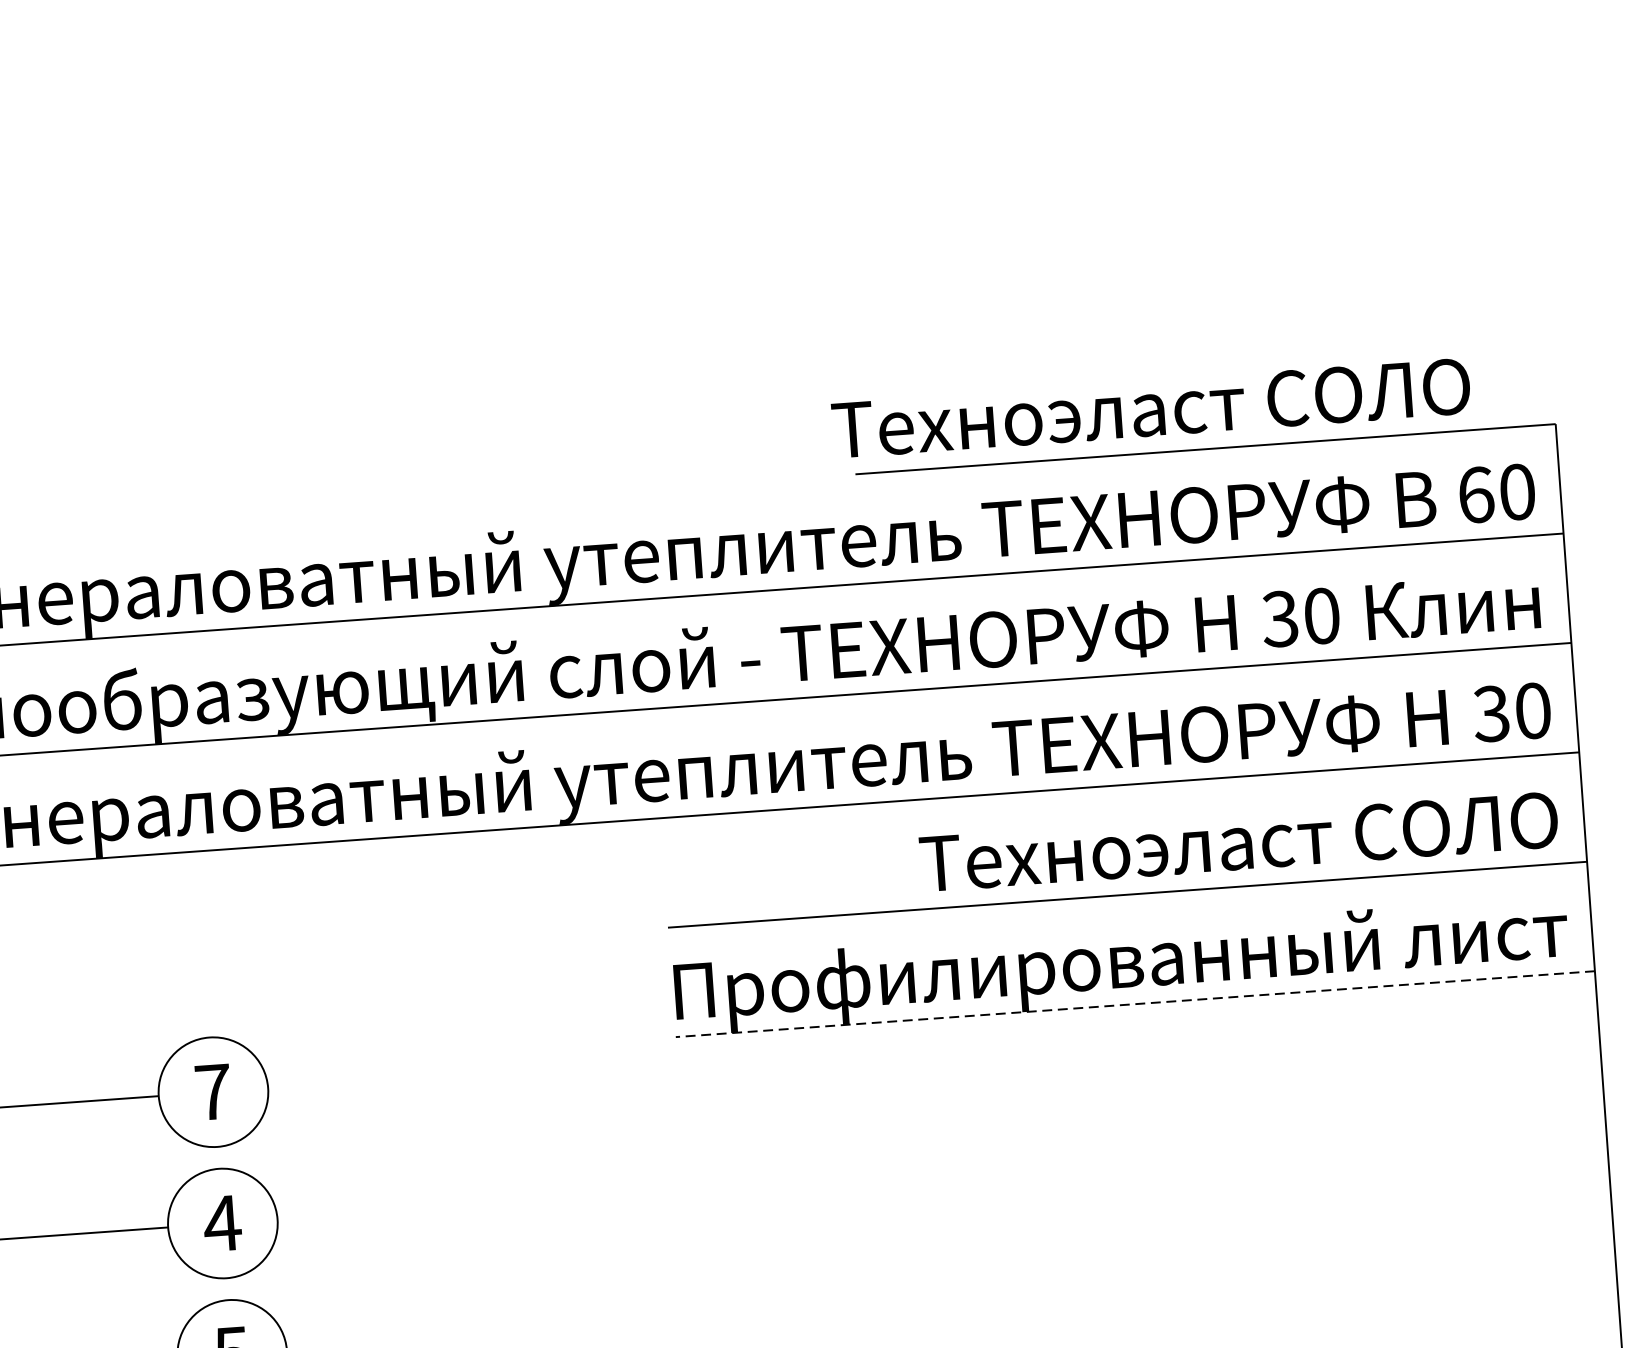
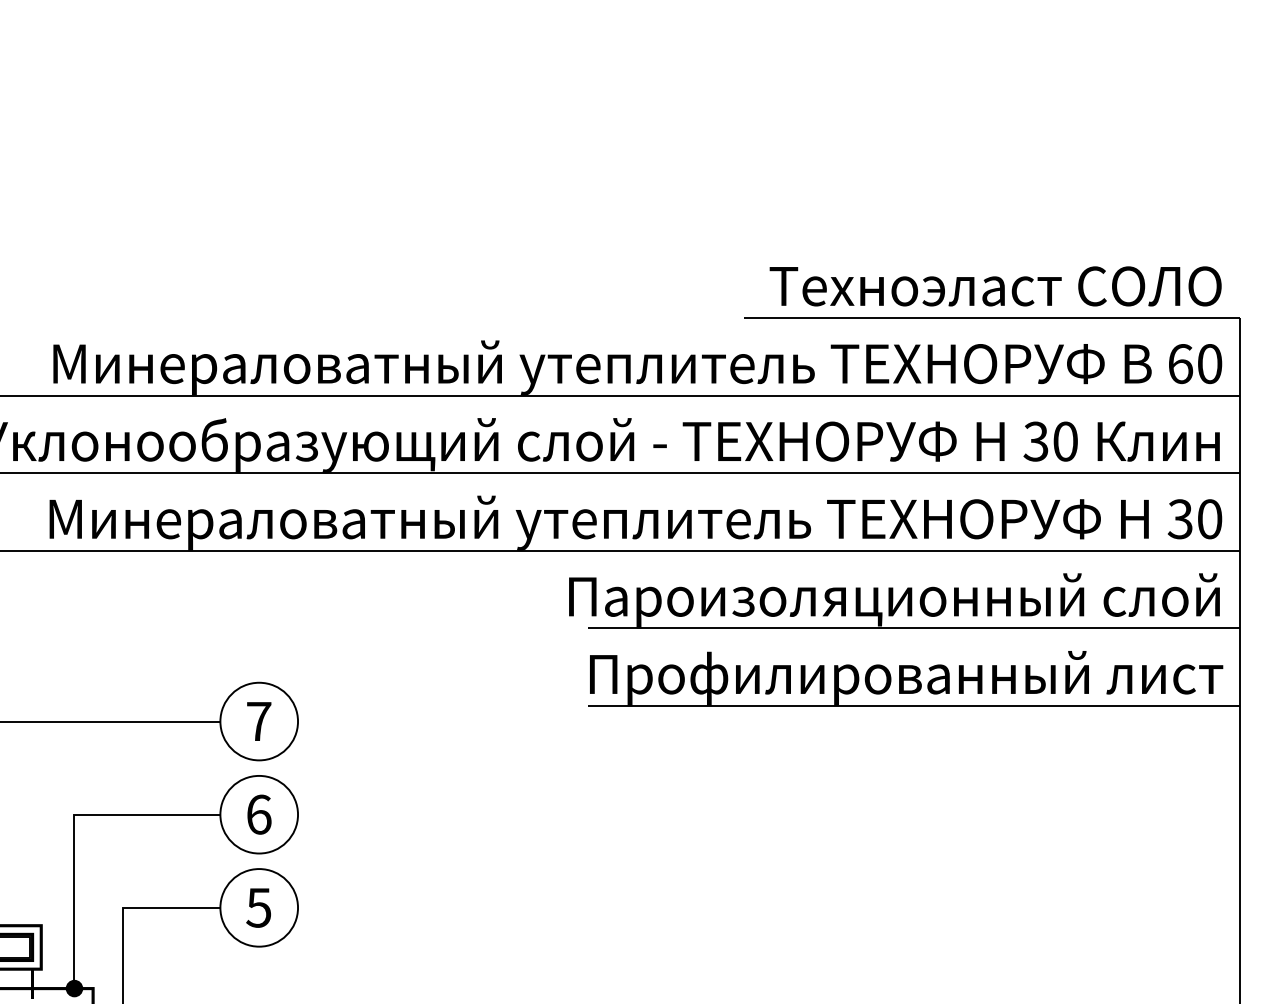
text: (1151, 408) -> (995, 286), moved
text: (1098, 855) -> (895, 599), Техноэласт СОЛО -> Пароизоляционный слой
line: (1135, 1004) -> (914, 706), dashed -> solid
text: (221, 1223) -> (258, 814), 4 -> 6

